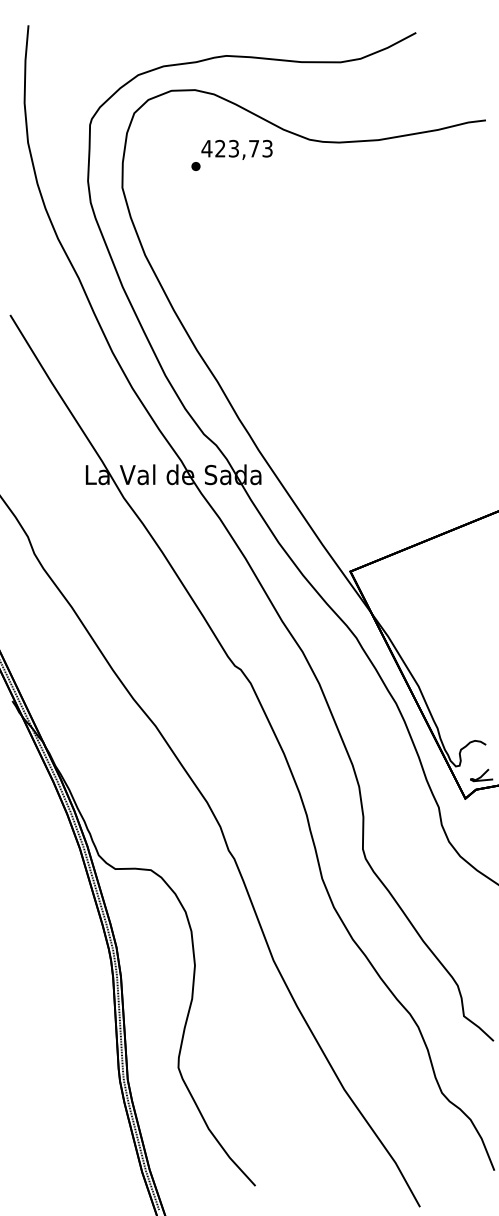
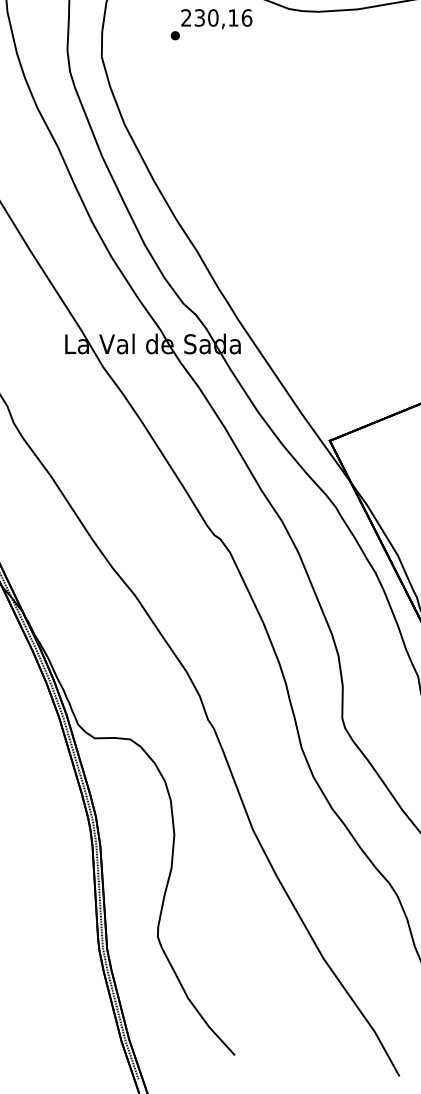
text: (236, 148) -> (215, 17), 423,73 -> 230,16

